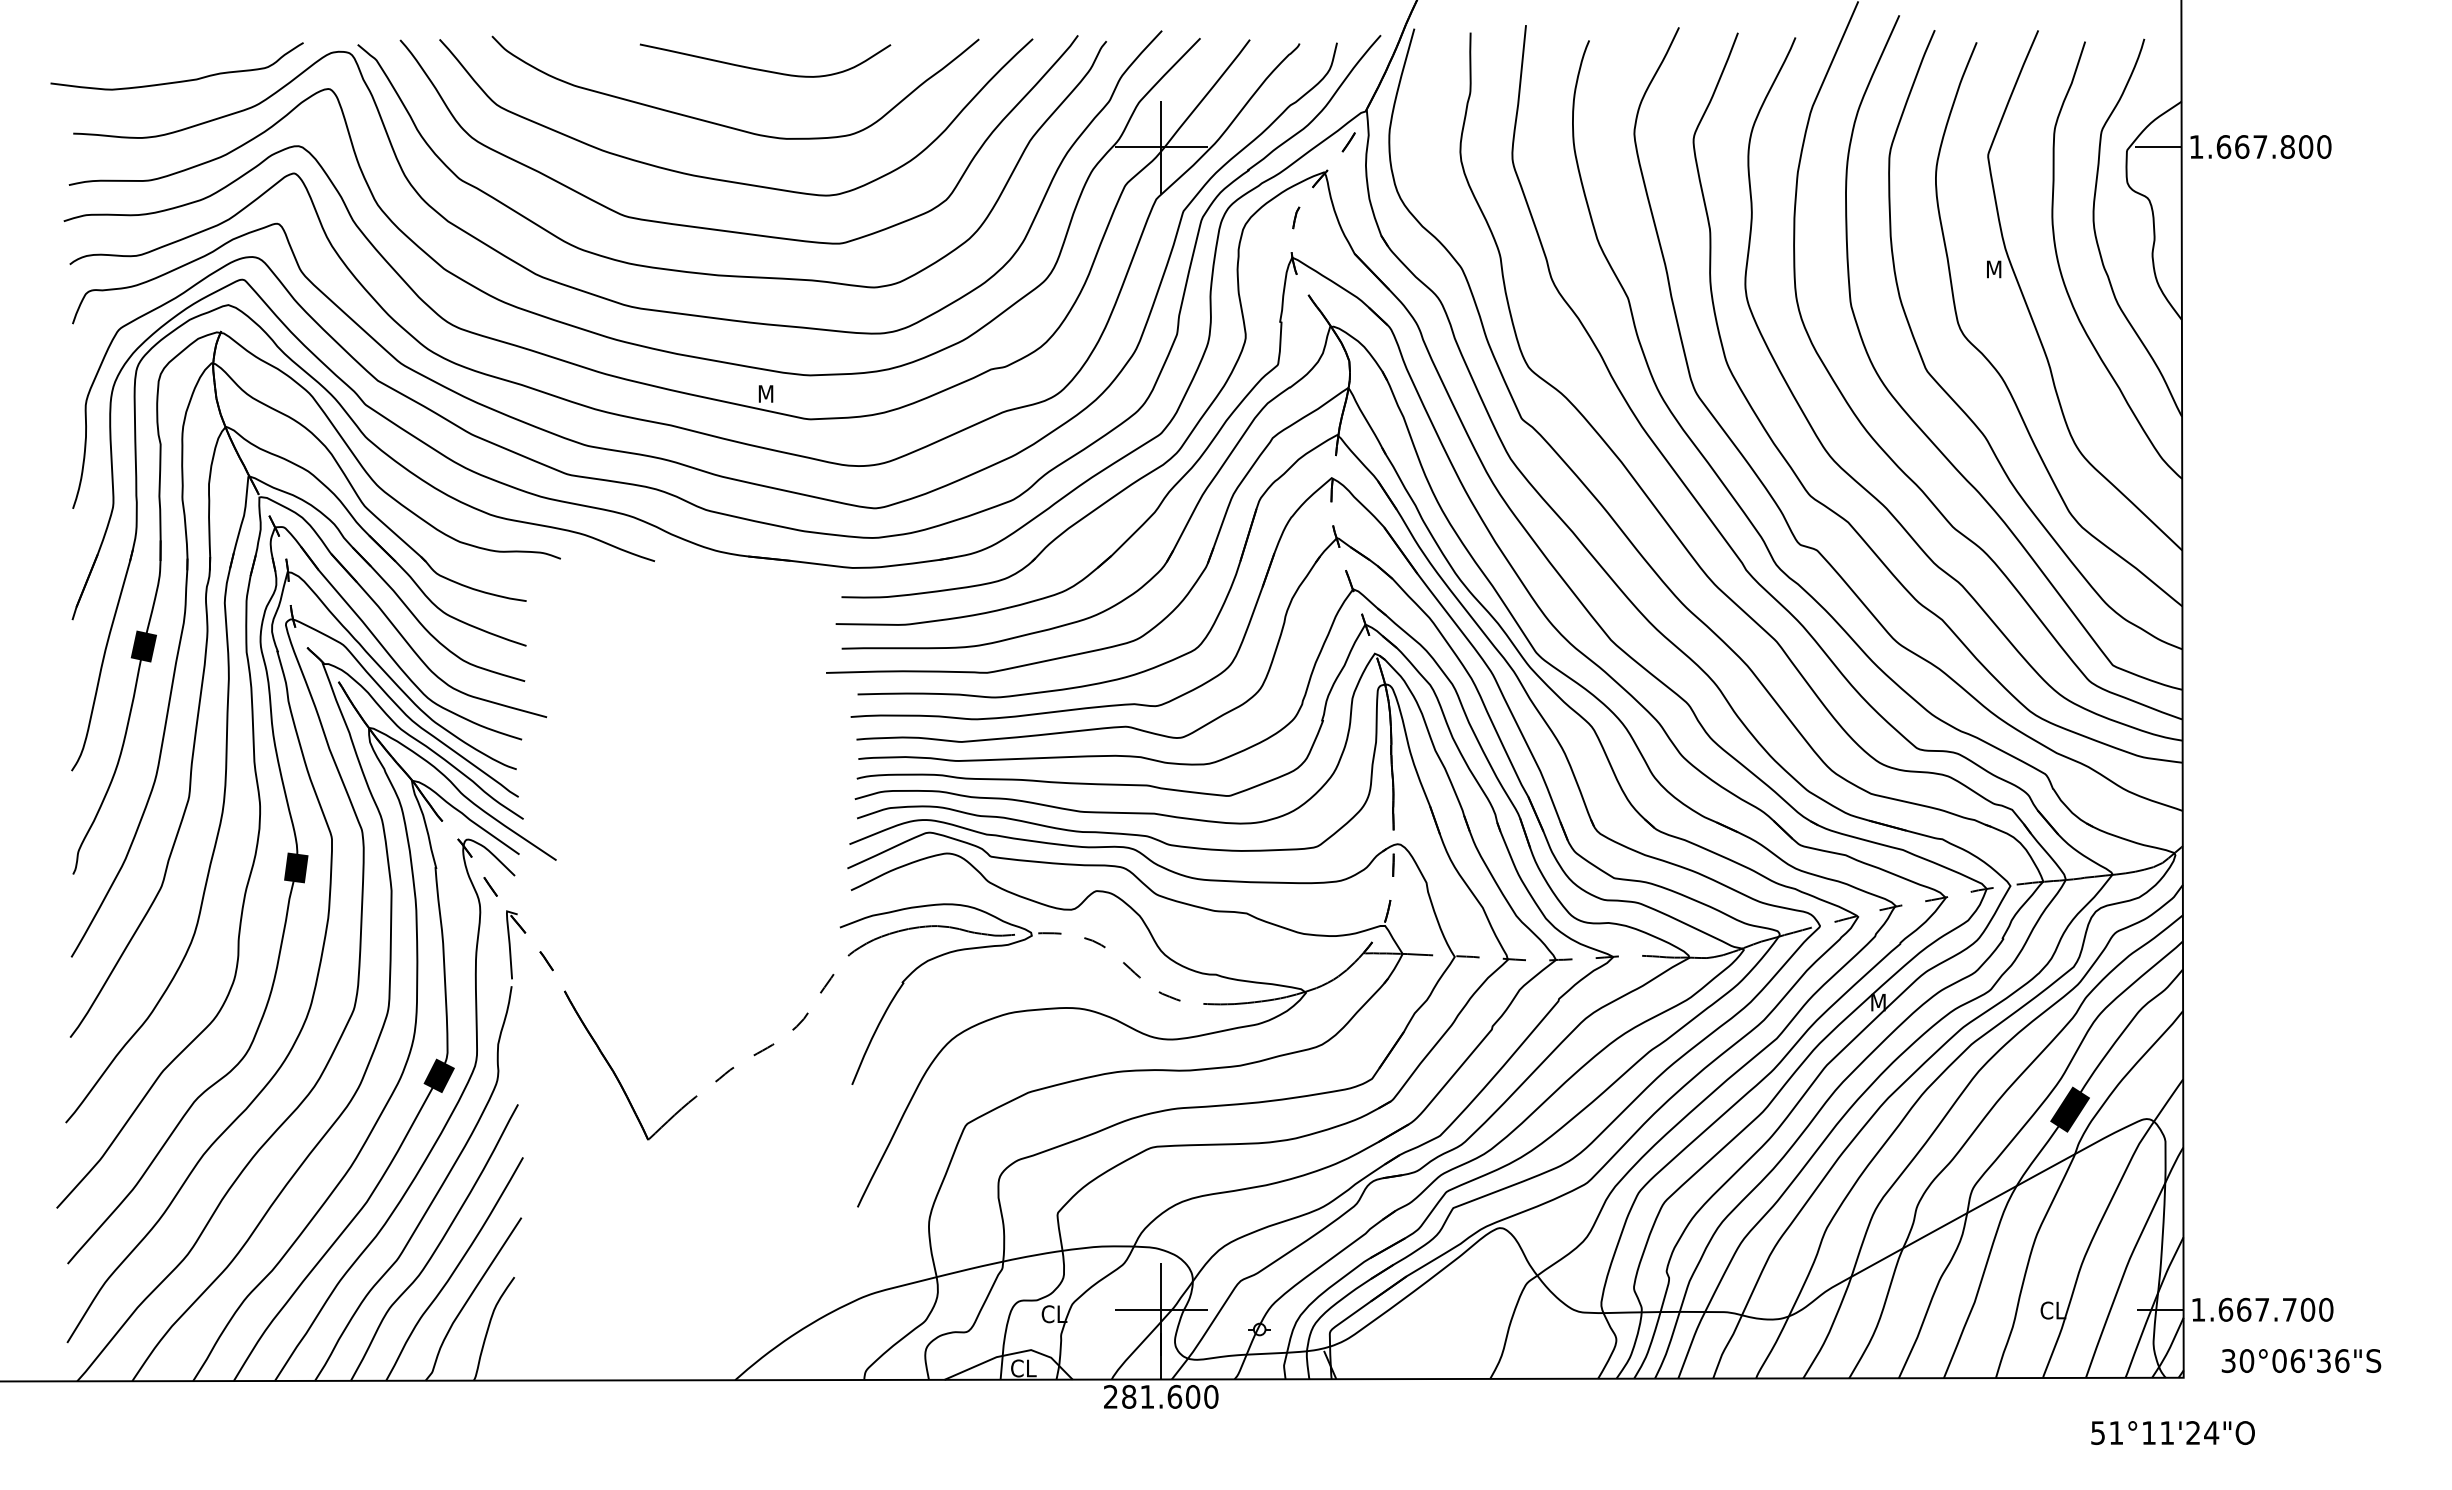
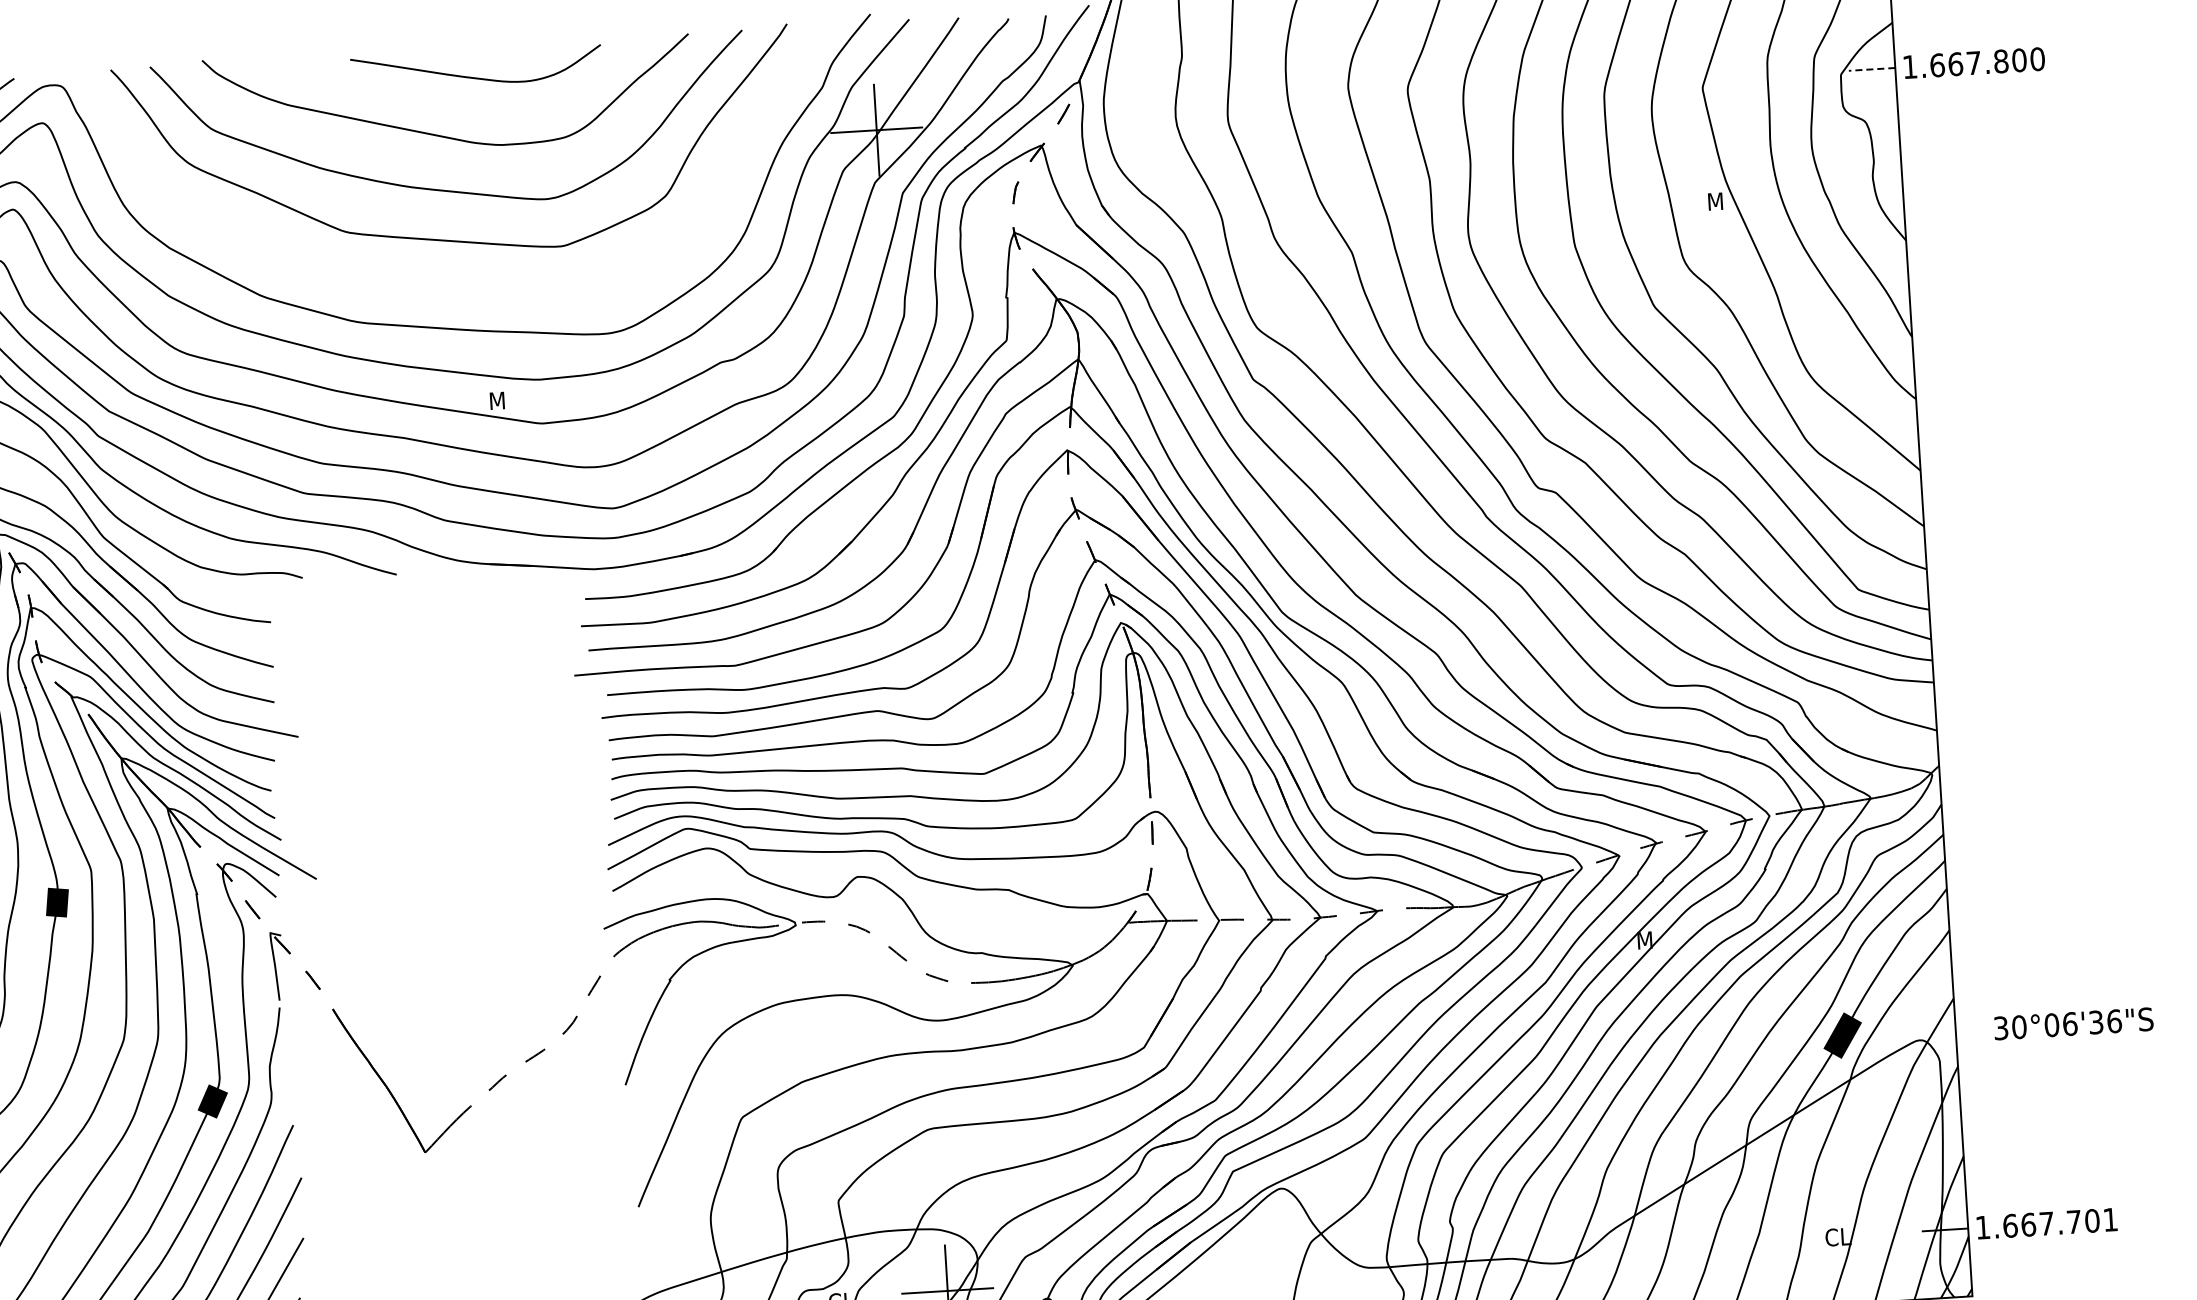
line: (2157, 147) -> (1871, 69), solid -> dashed
curve: (725, 274) -> (449, 284), removed
text: (2326, 1309) -> (2110, 1219), 1.667.700 -> 1.667.701
text: (2301, 1360) -> (2073, 1023), moved

